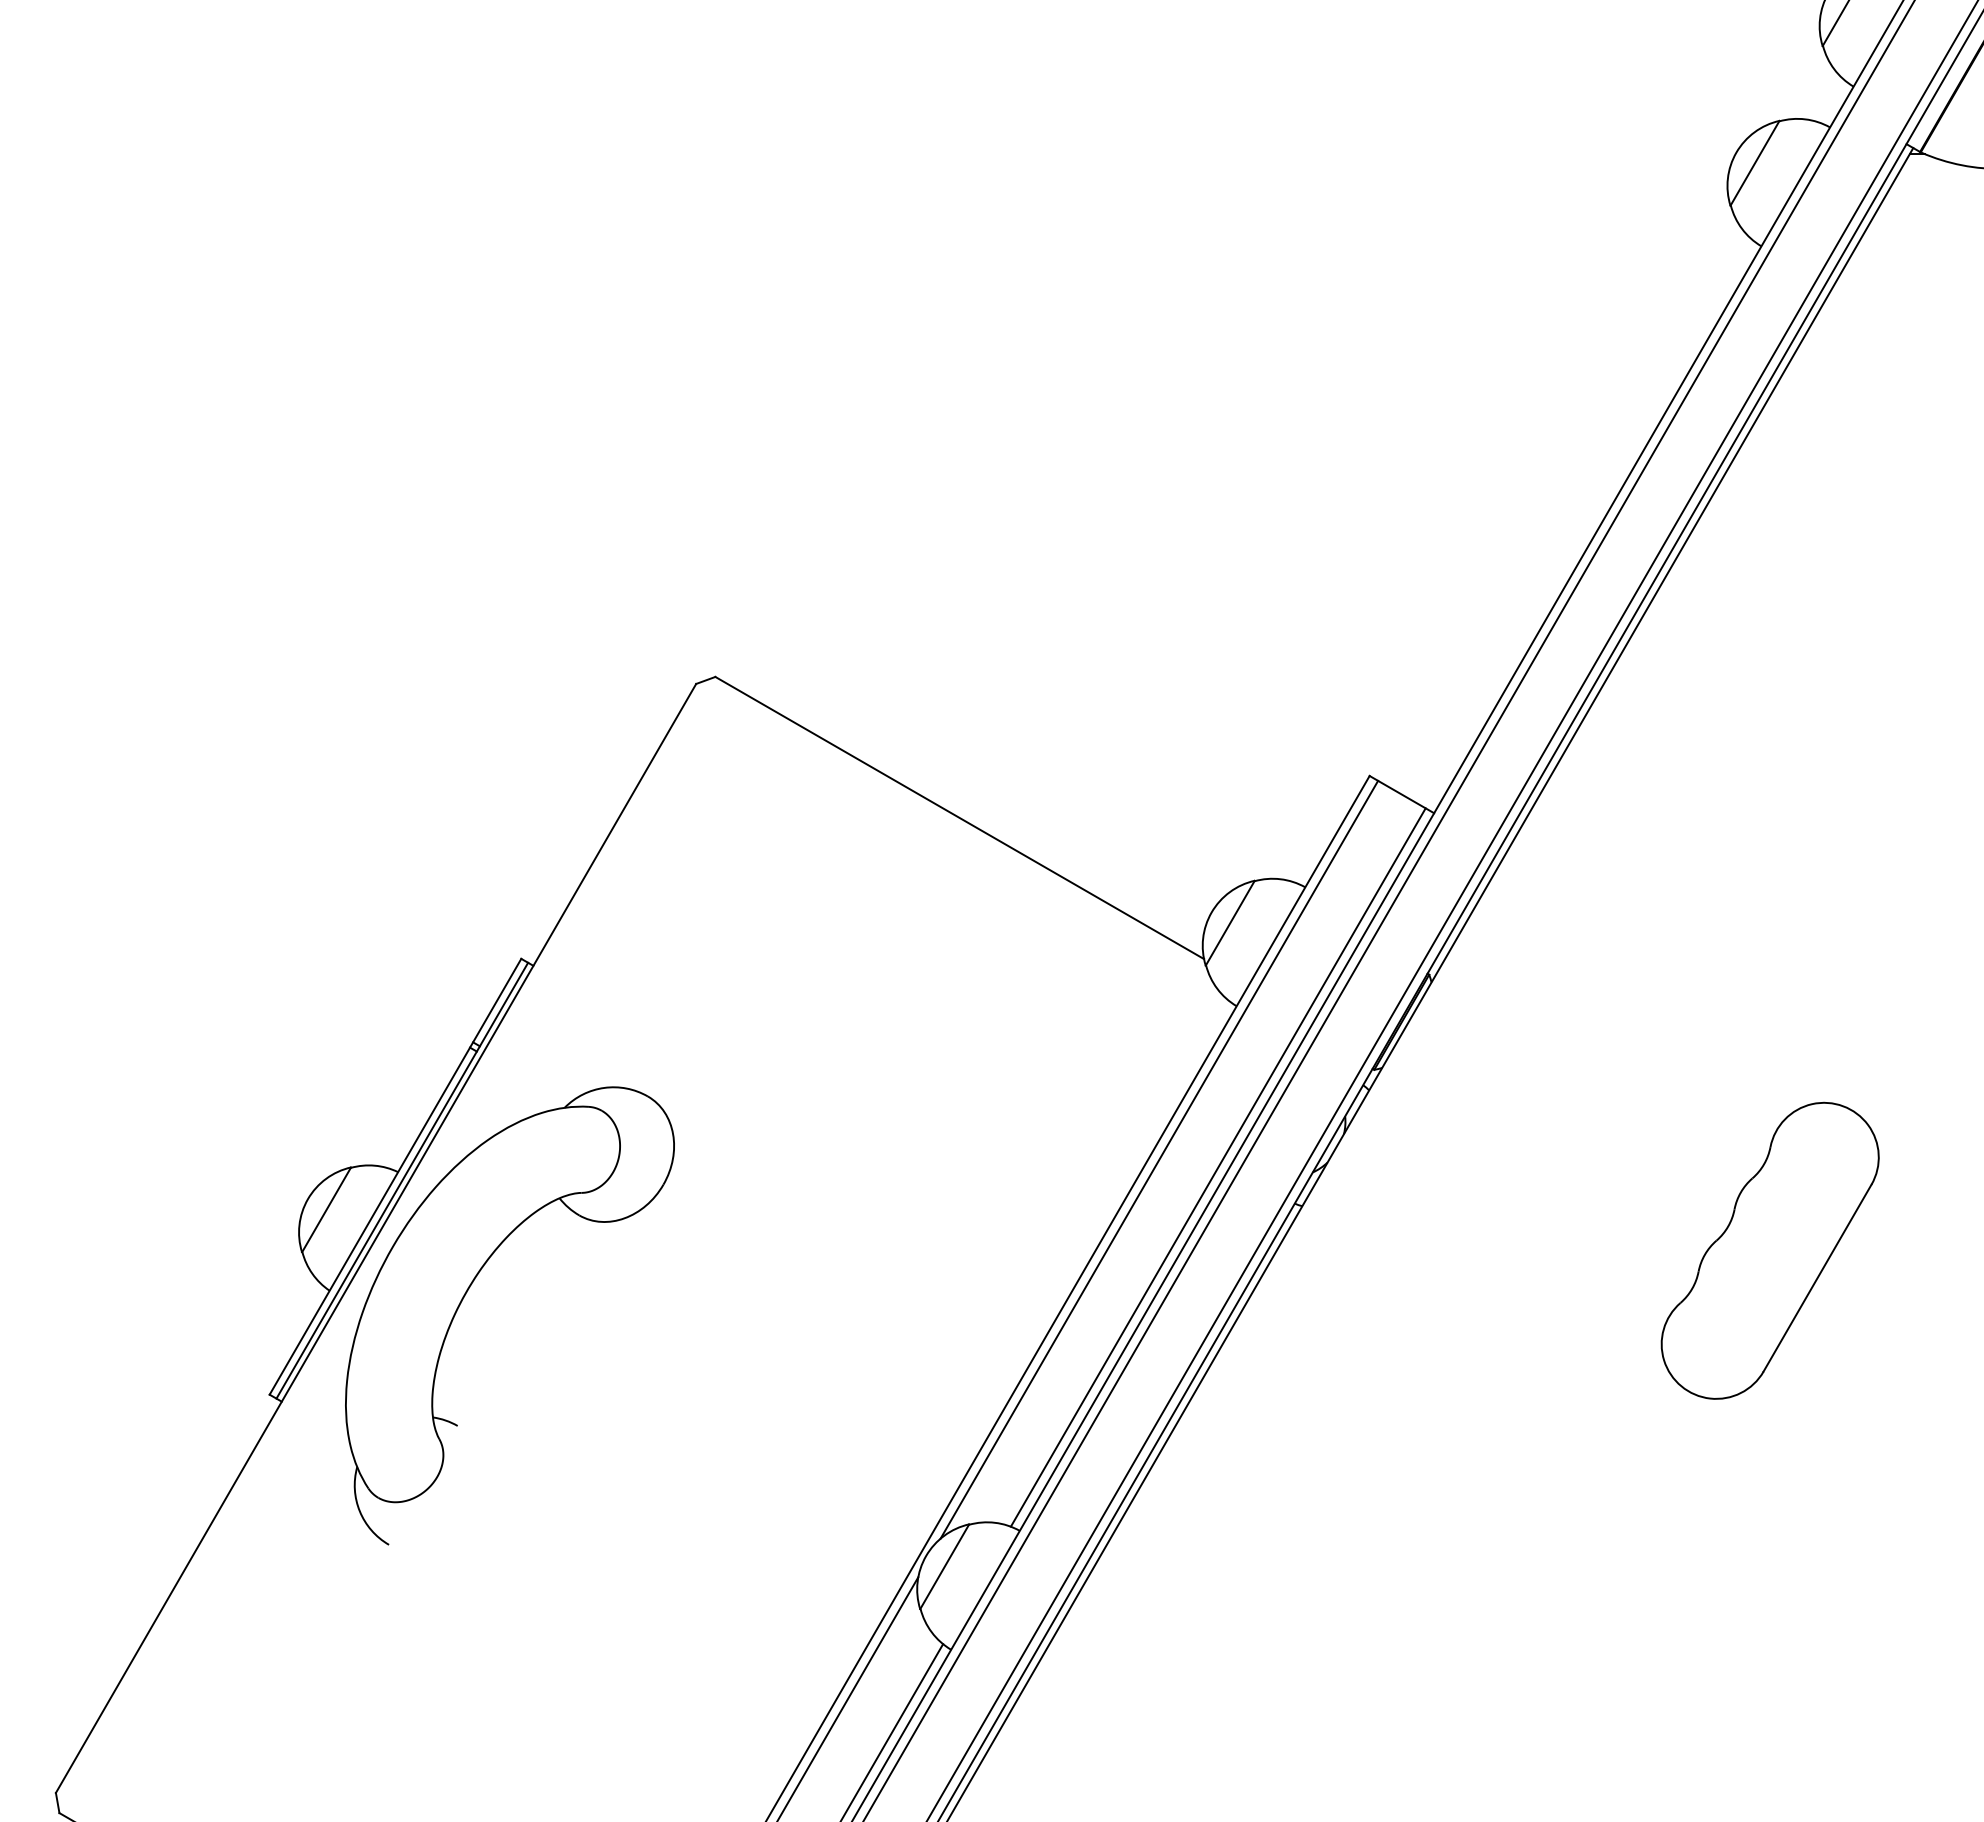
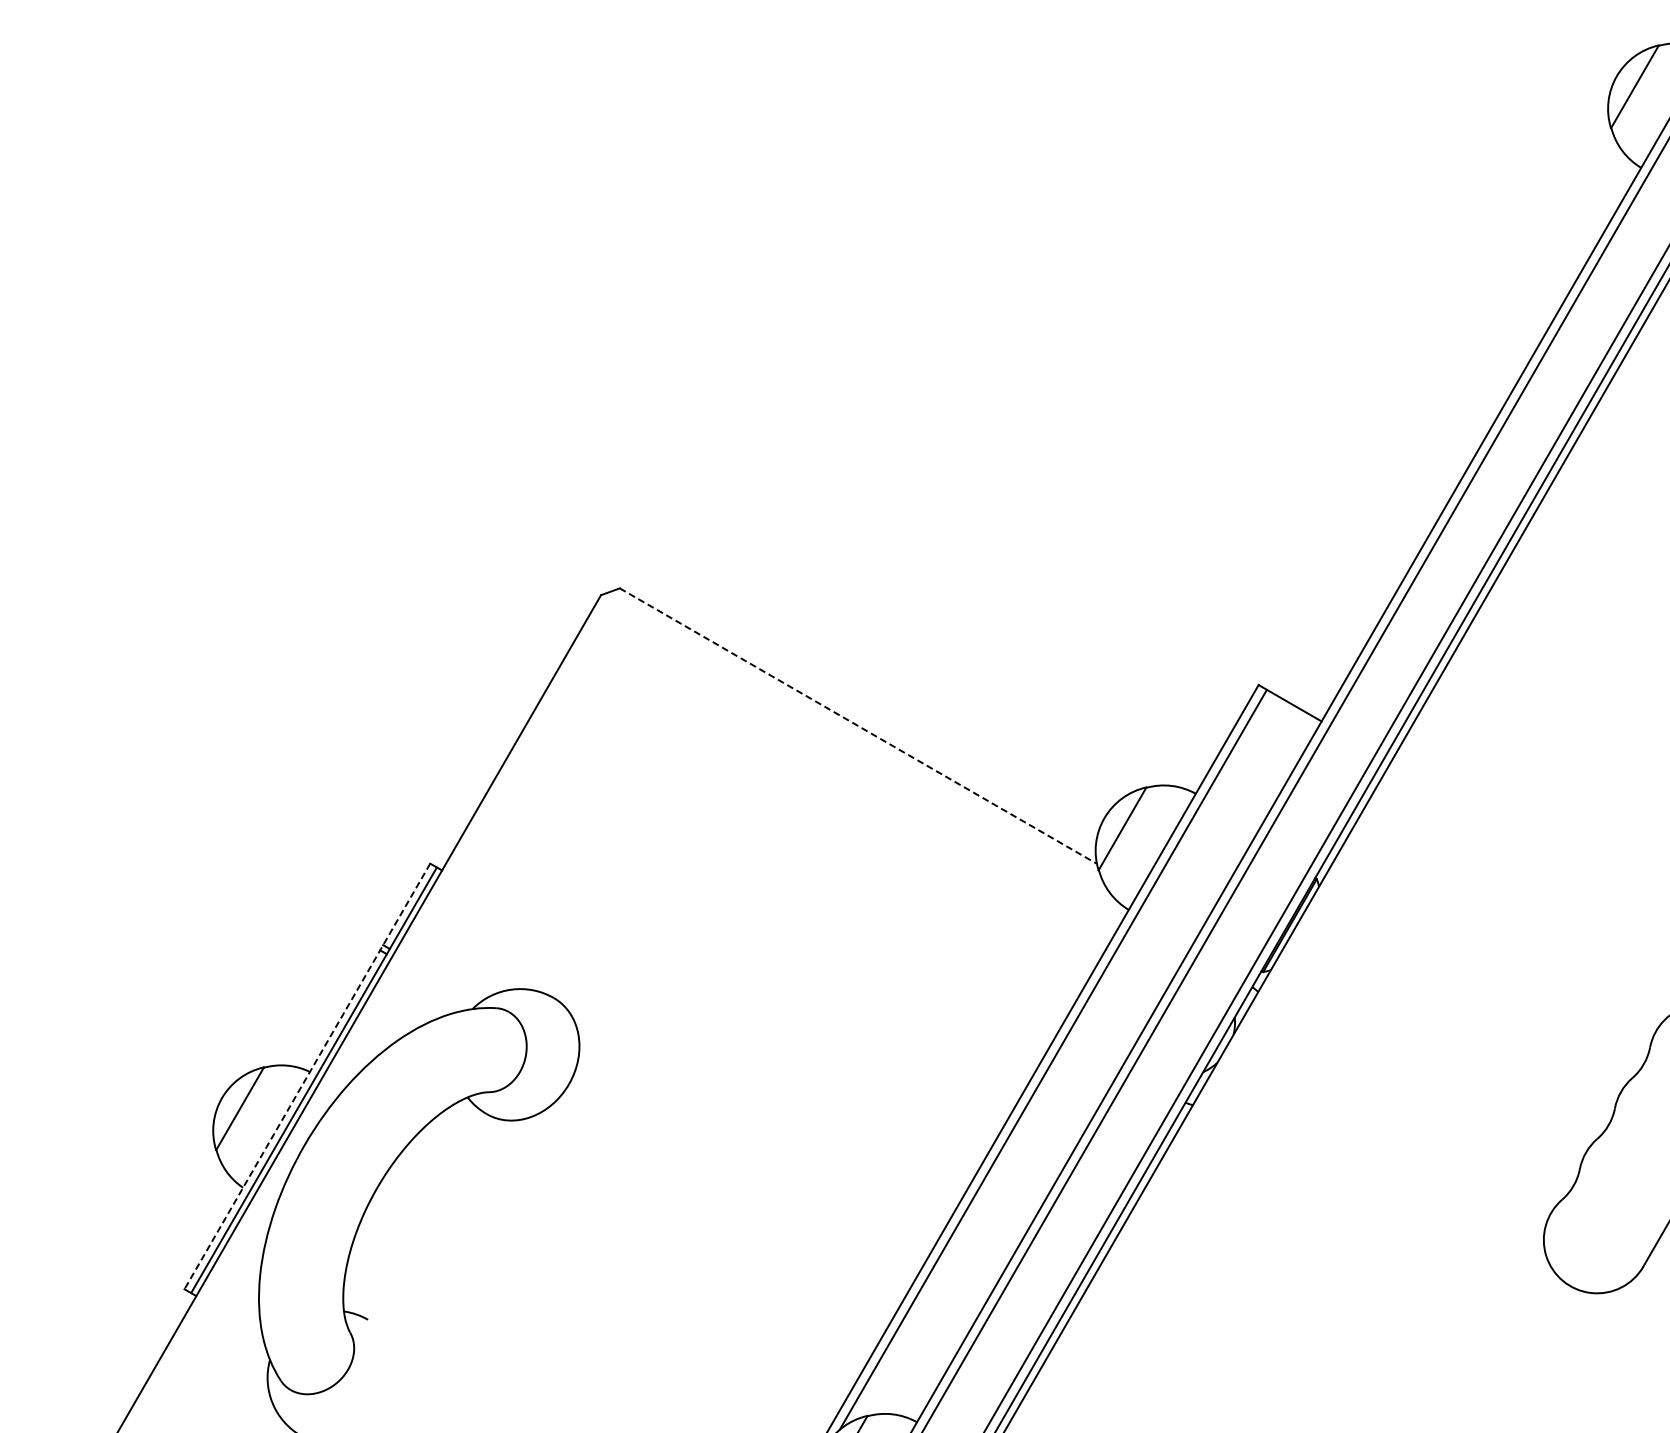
line: (960, 818) -> (859, 726), solid -> dashed
line: (1217, 1167) -> (1110, 1067), removed
line: (395, 1176) -> (307, 1076), solid -> dashed

